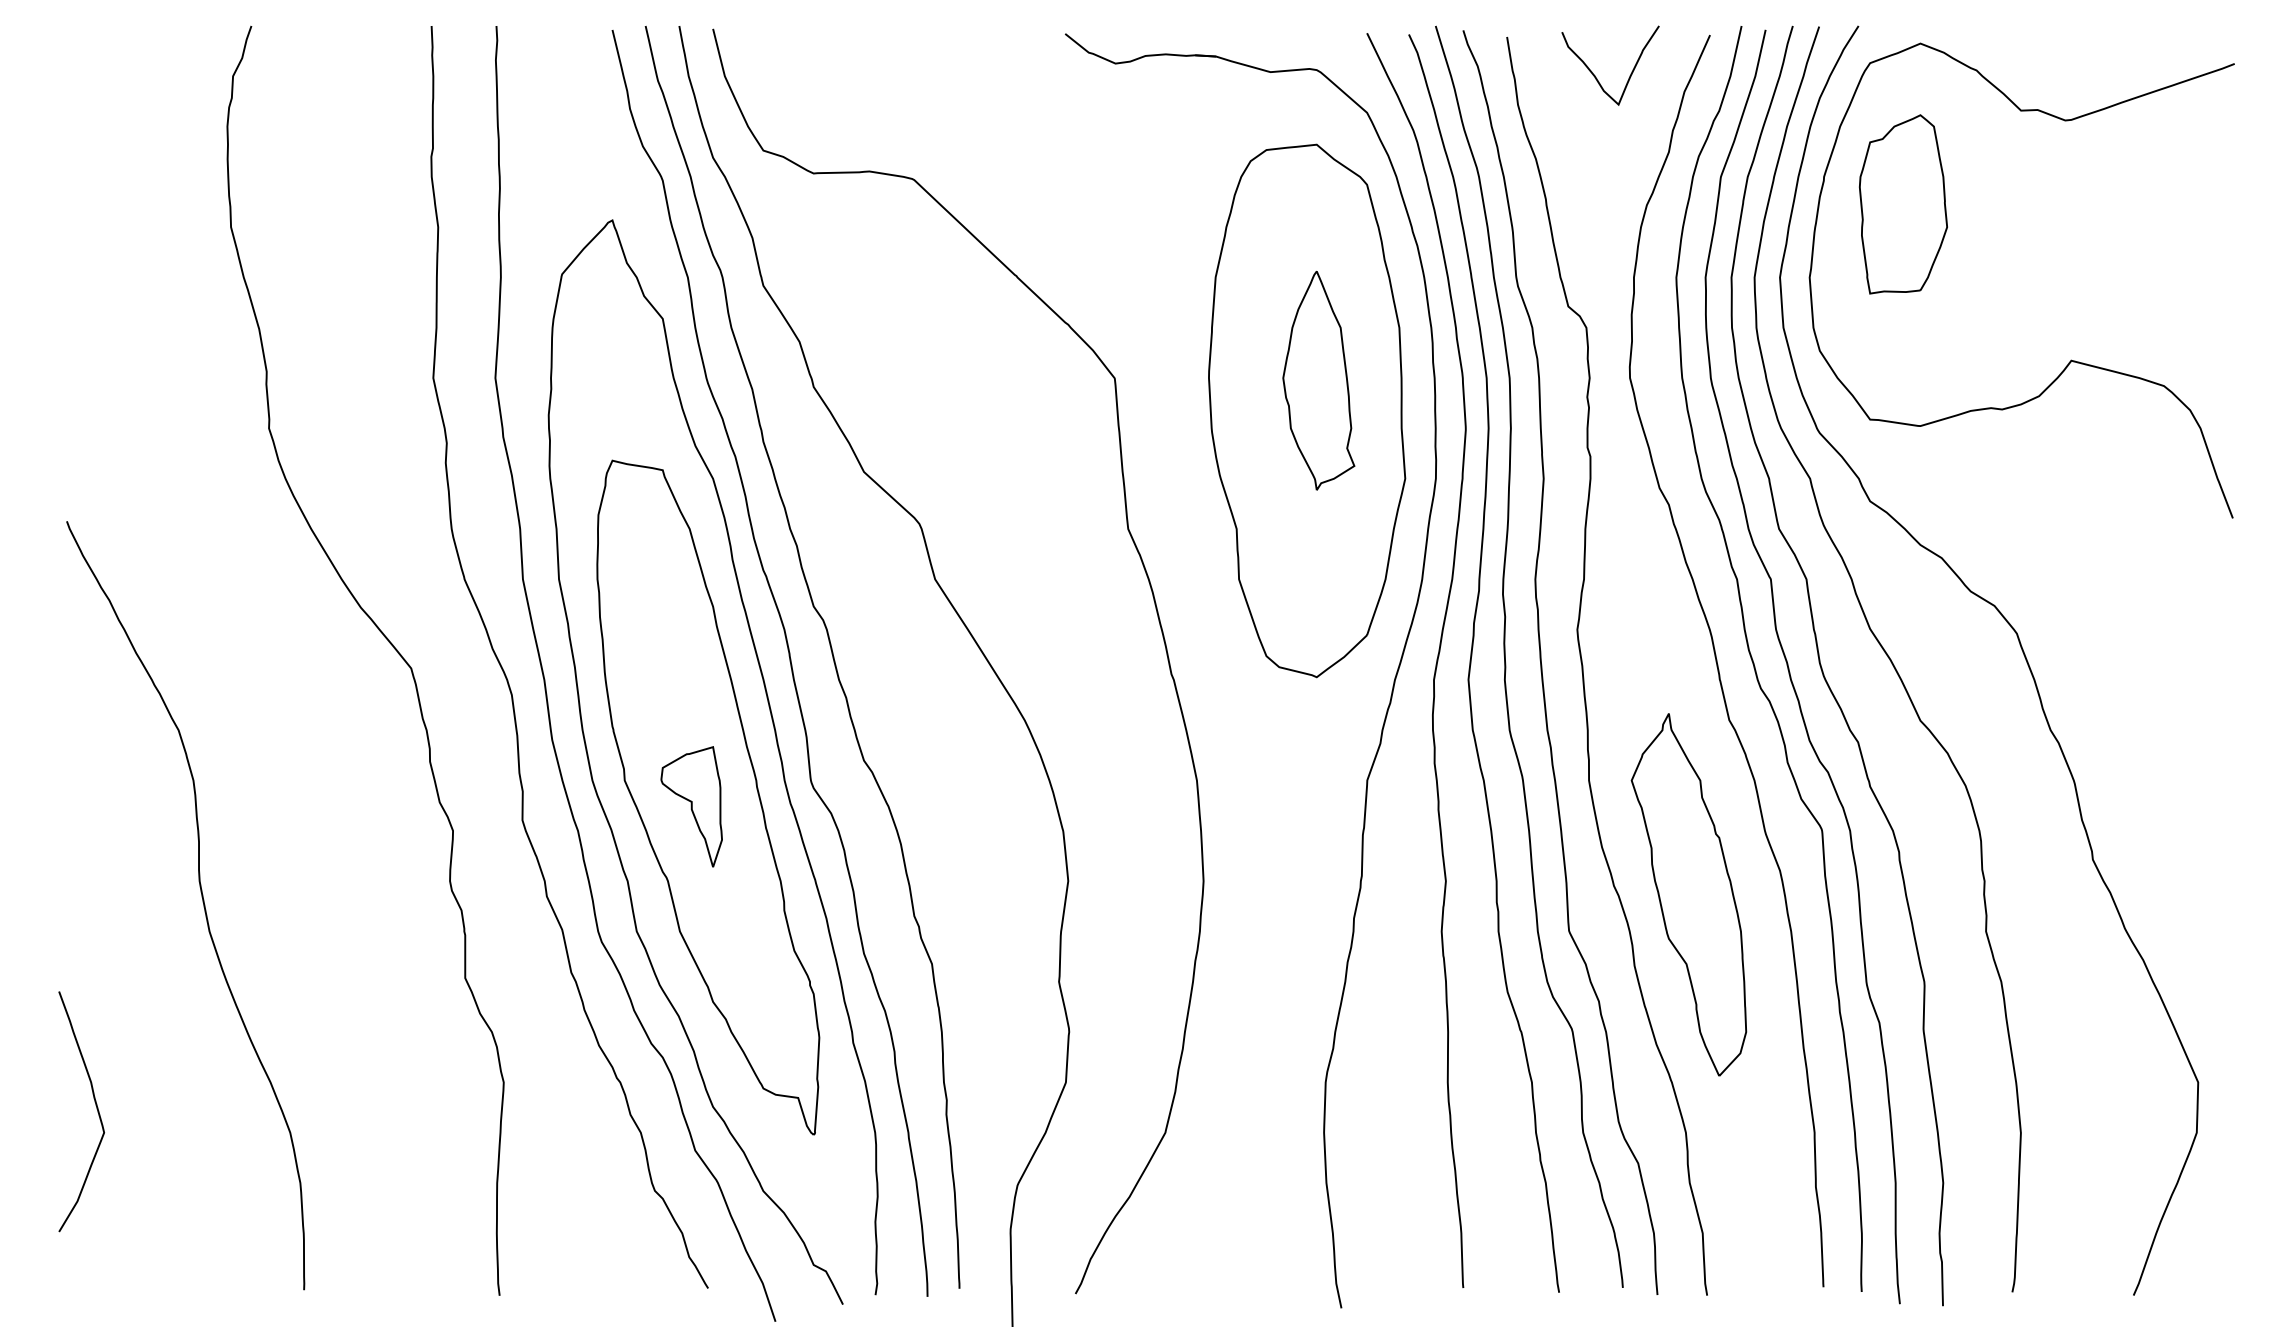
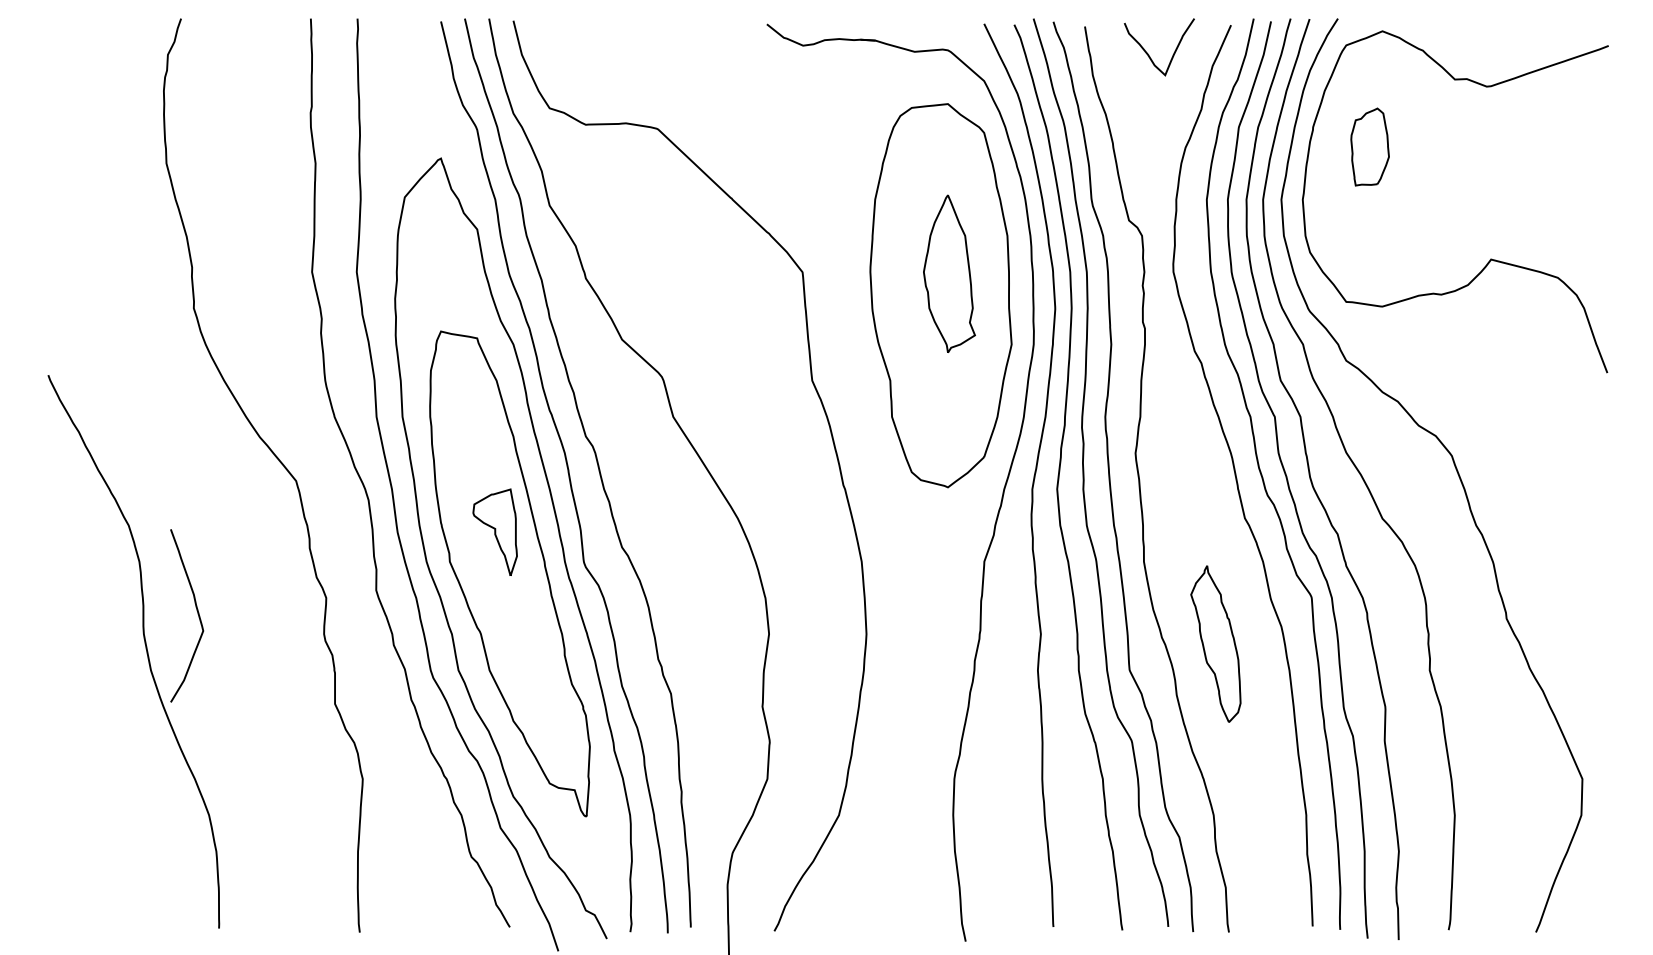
part: (1902, 204) -> (1369, 147), size x0.6
part: (691, 806) -> (495, 532), moved
part: (1688, 894) -> (1215, 643), size x0.6
curve: (96, 1109) -> (197, 614), moved

